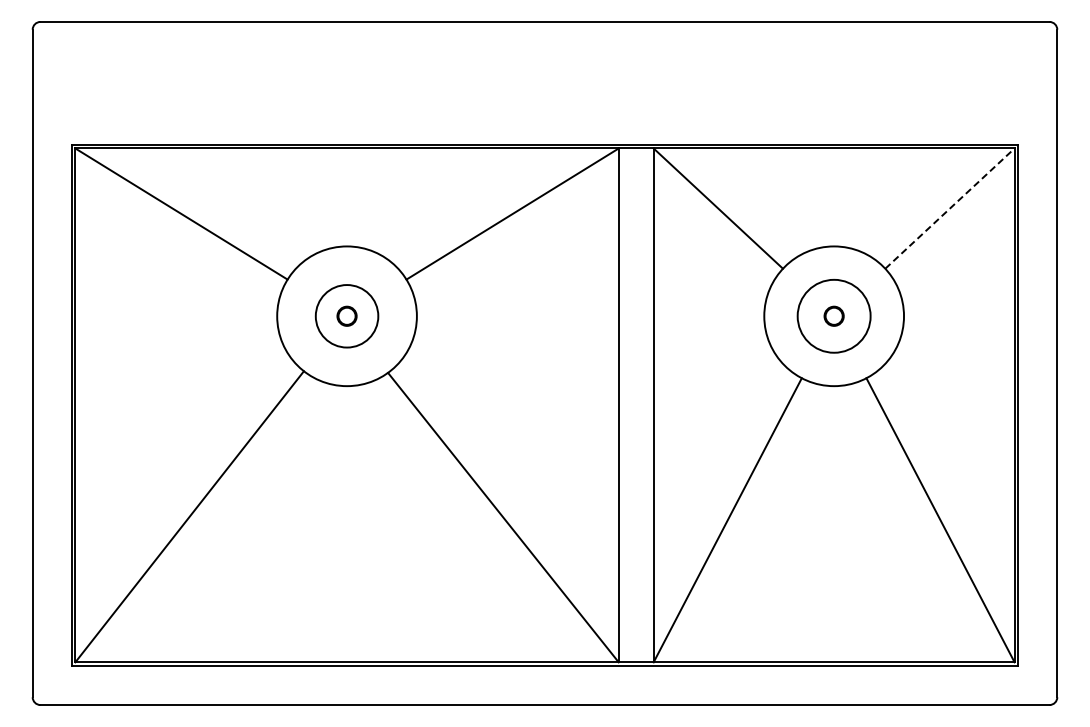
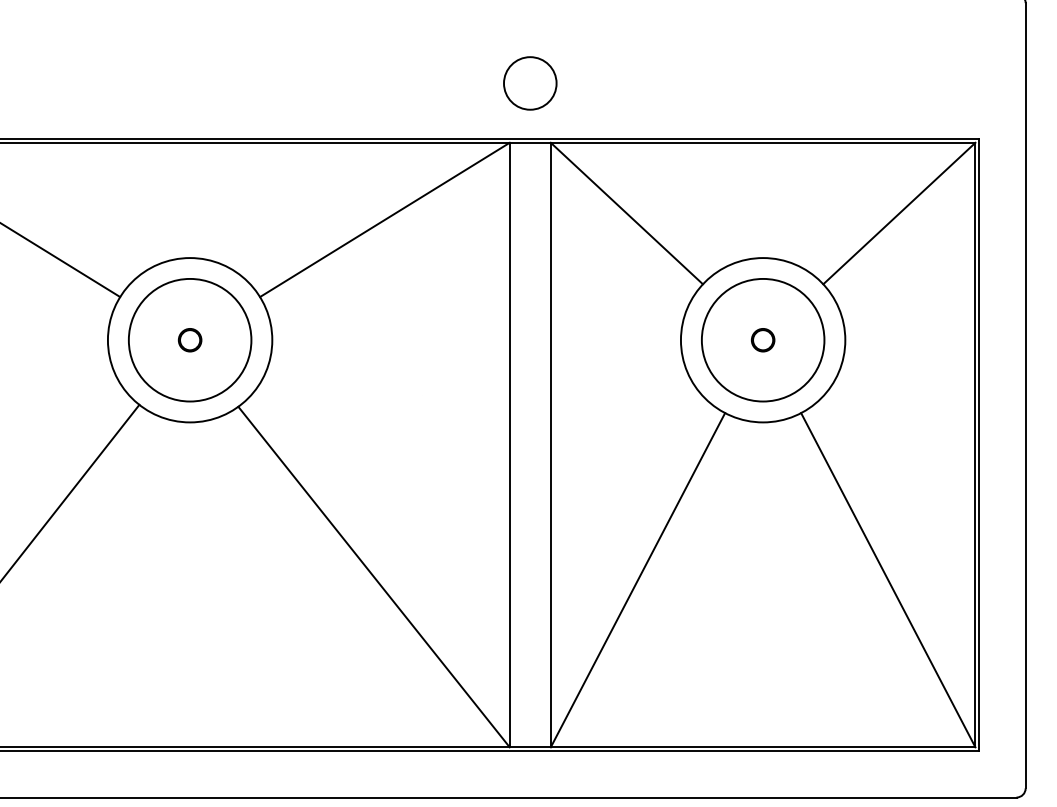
circle: (636, 97) -> (530, 82), added
line: (950, 208) -> (900, 213), dashed -> solid
circle: (346, 316) -> (189, 340), size x1.67
circle: (834, 316) -> (763, 340), size x1.43

